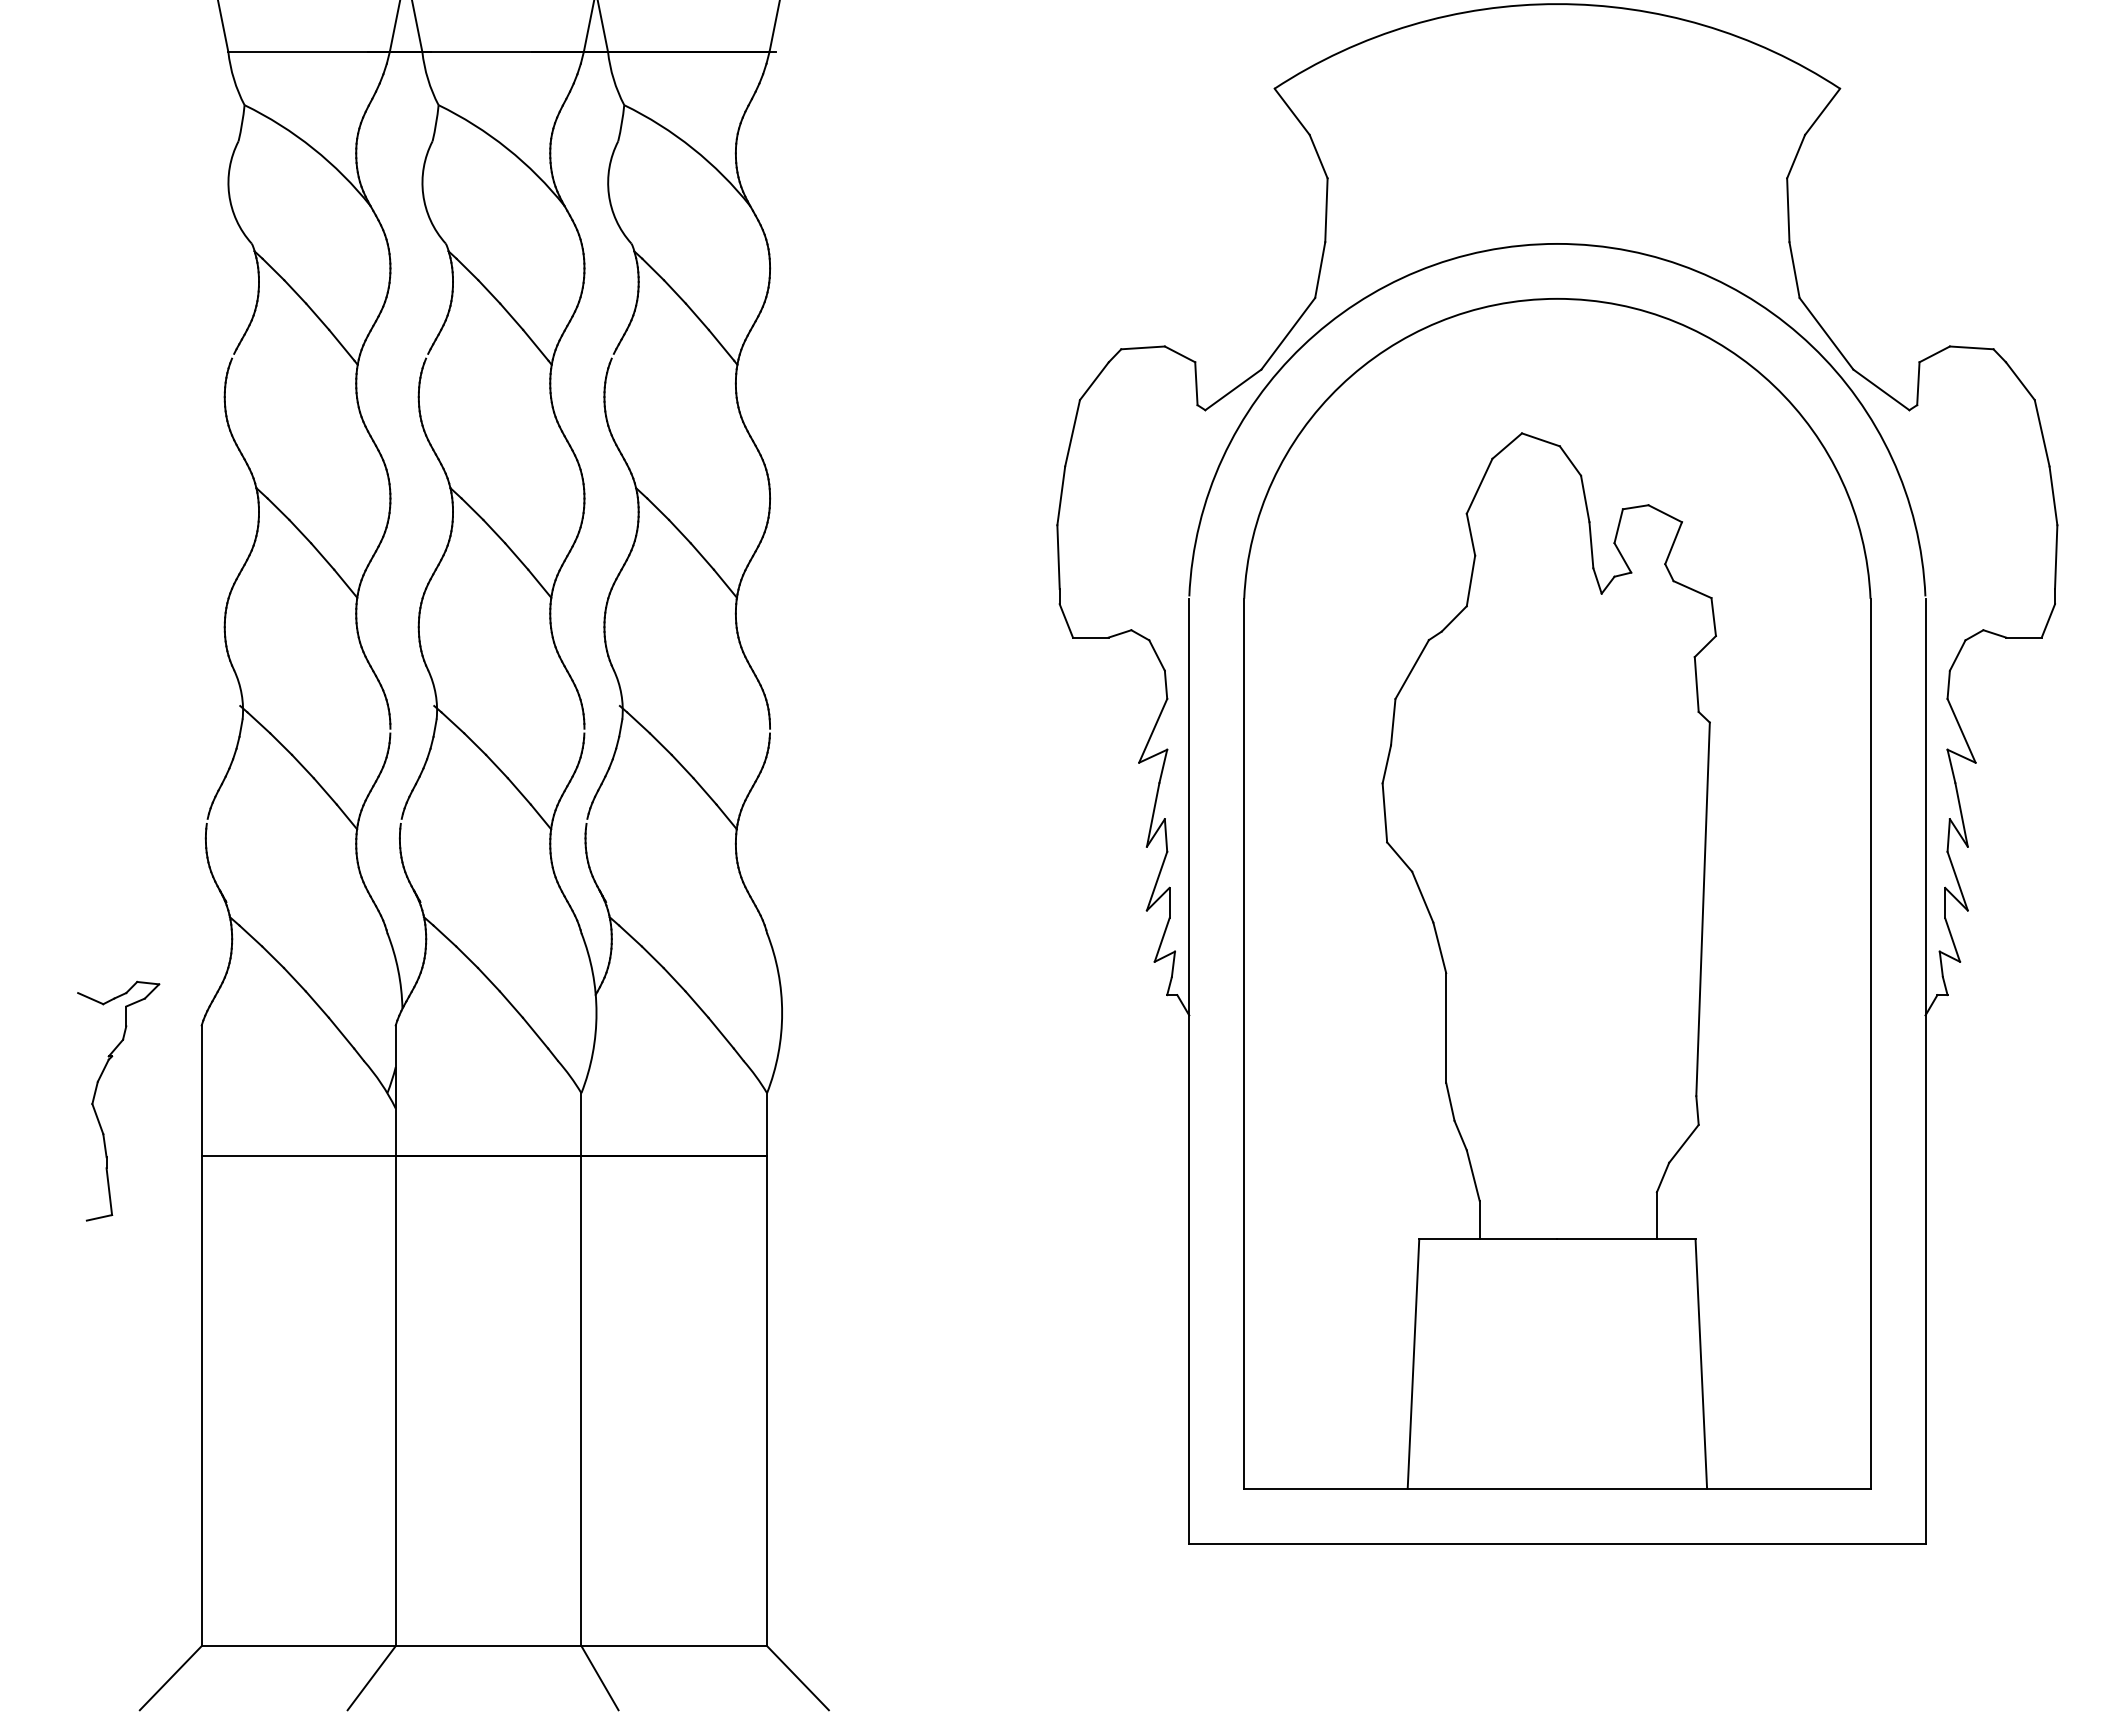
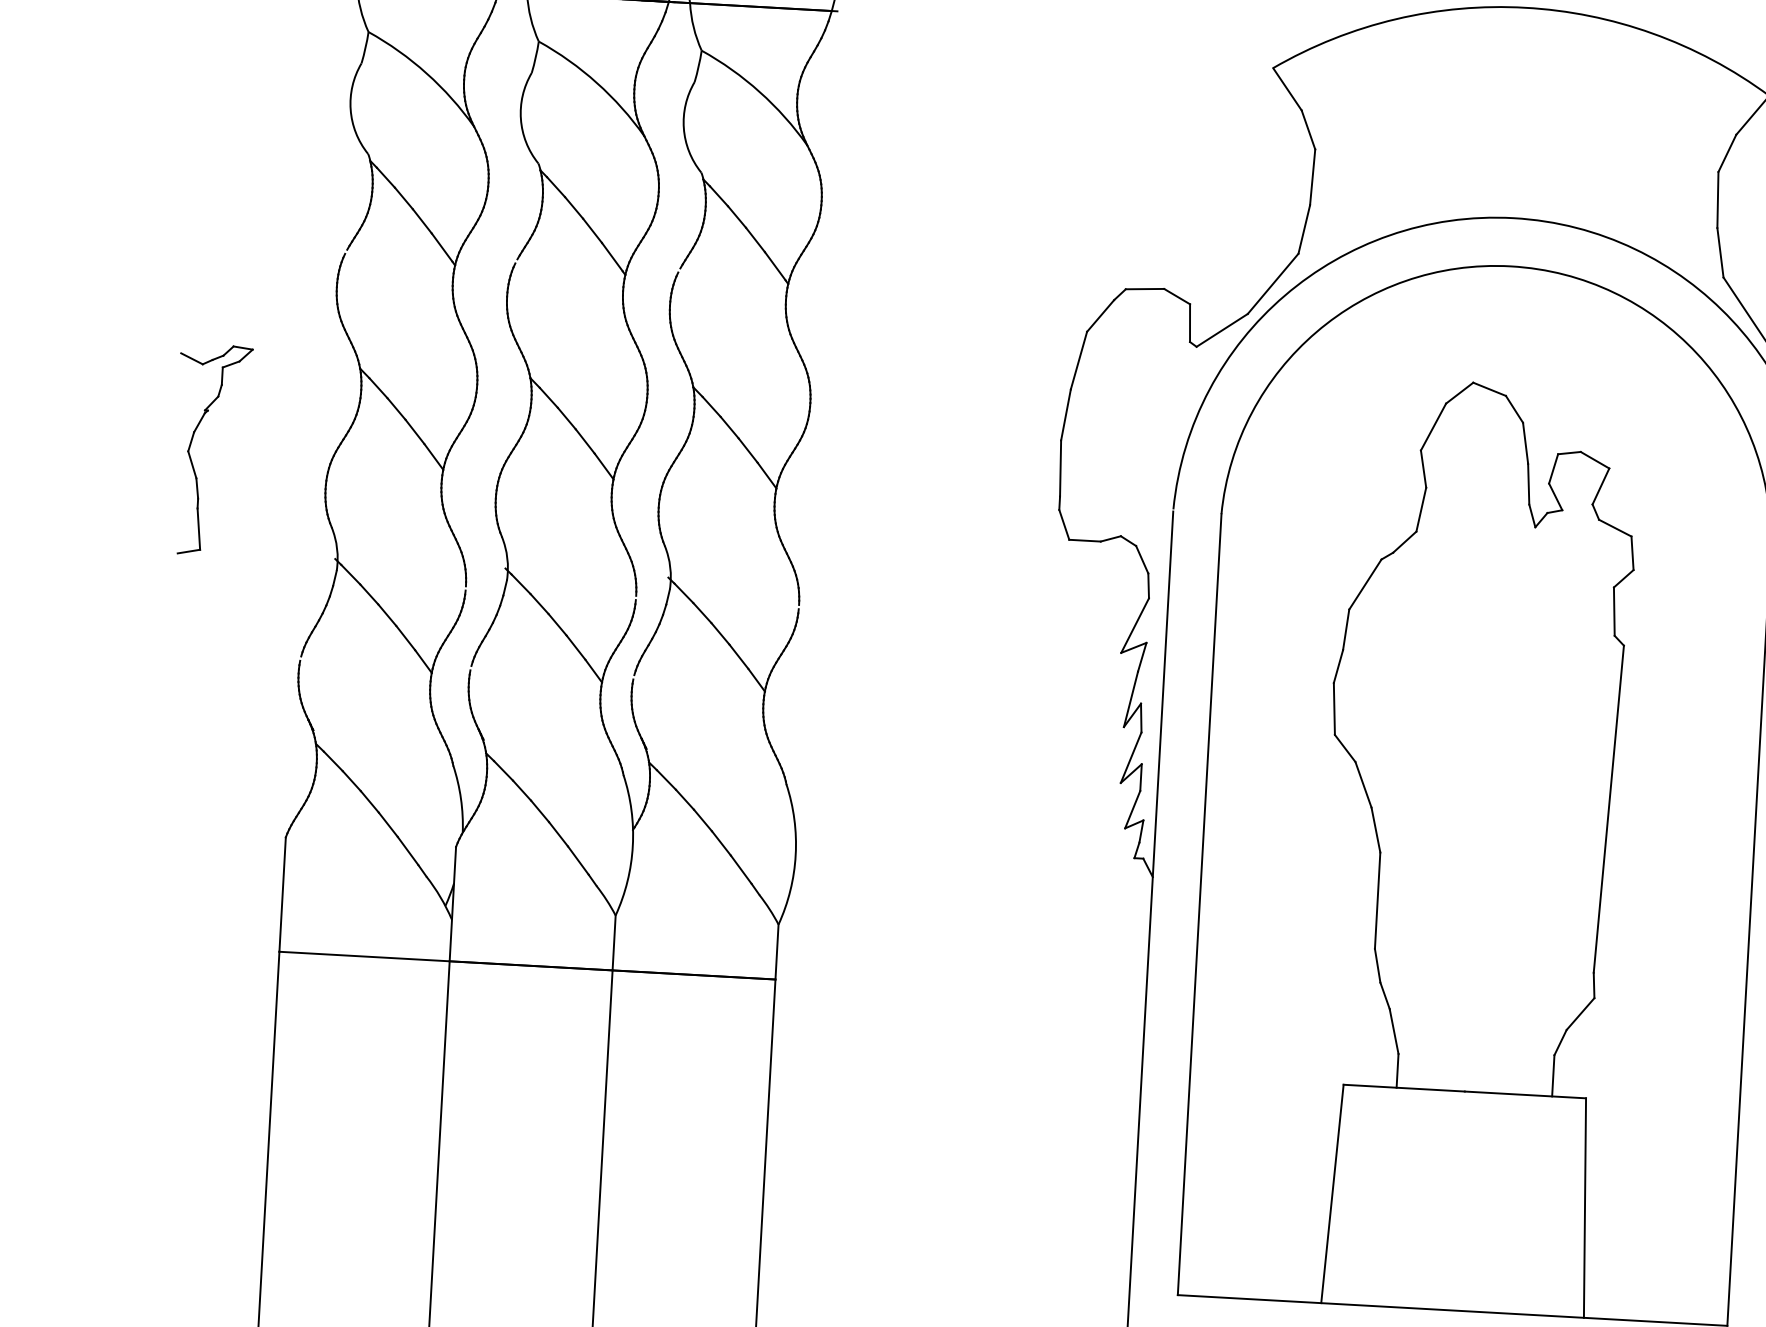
part: (95, 1096) -> (191, 444), moved

